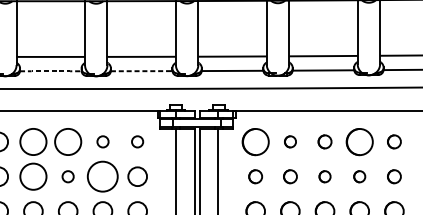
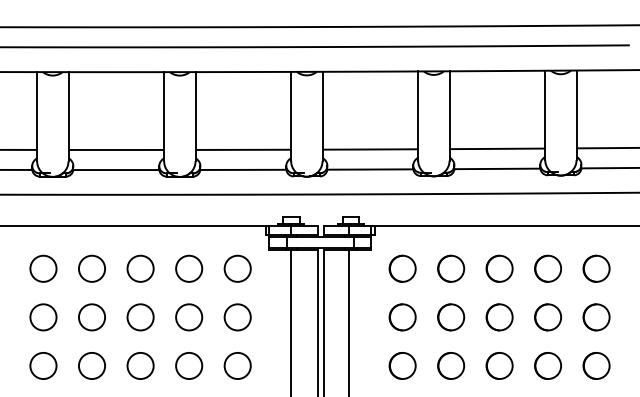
line: (142, 70) -> (244, 169), dashed -> solid
line: (50, 71) -> (116, 170), dashed -> solid
circle: (33, 141) -> (91, 268), size x0.71
circle: (68, 141) -> (140, 268), size x0.71
circle: (103, 141) -> (189, 268), size x1.67
circle: (137, 141) -> (237, 268), size x1.67
circle: (255, 141) -> (402, 268), size x0.71
circle: (290, 141) -> (451, 268), size x1.67
circle: (324, 141) -> (499, 268), size x1.43
circle: (359, 141) -> (547, 268), size x0.71
circle: (394, 141) -> (596, 268), size x1.43
circle: (33, 176) -> (91, 317), size x0.71
circle: (68, 176) -> (140, 317), size x1.67
circle: (103, 176) -> (189, 317), size x0.62
circle: (255, 176) -> (402, 317), size x1.43
circle: (290, 176) -> (451, 317), size x1.43
circle: (324, 176) -> (499, 317), size x1.67
circle: (359, 176) -> (547, 317), size x1.67
circle: (394, 176) -> (596, 317), size x1.43

